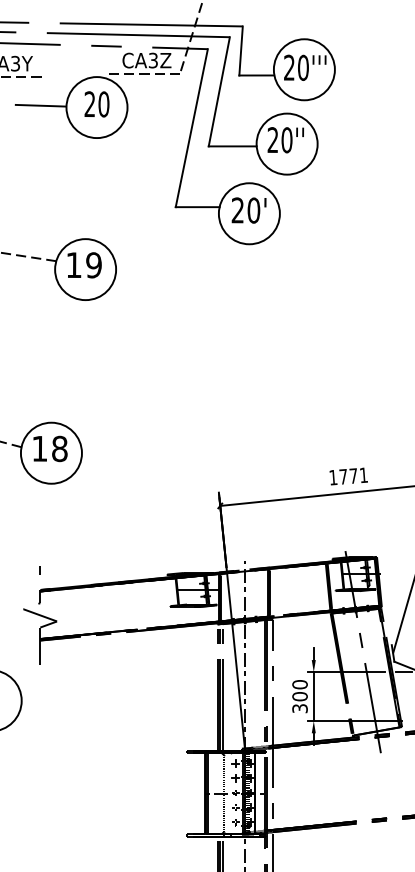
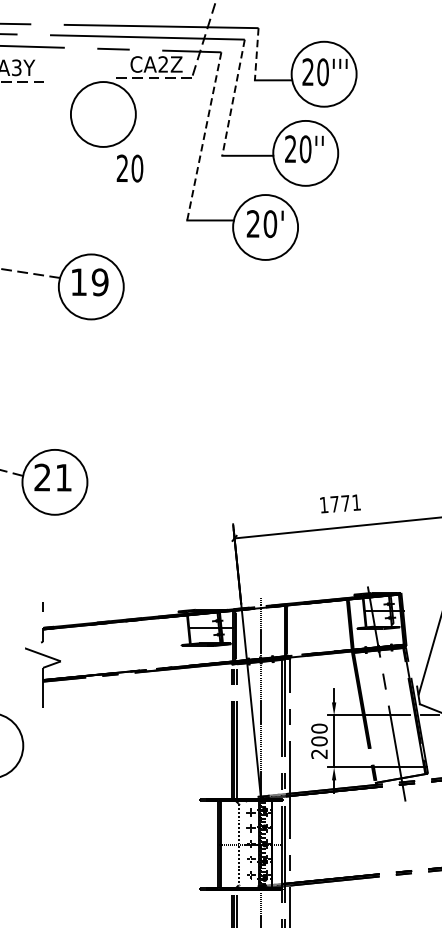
line: (241, 50) -> (257, 53), solid -> dashed
text: (153, 60) -> (163, 64), CA3Z -> CA2Z
line: (219, 91) -> (233, 97), solid -> dashed
text: (96, 104) -> (129, 168), moved
line: (40, 105) -> (43, 112), removed
line: (191, 128) -> (203, 136), solid -> dashed
text: (49, 448) -> (52, 477), 18 -> 21
text: (348, 476) -> (340, 503), moved
text: (299, 708) -> (318, 753), 300 -> 200

